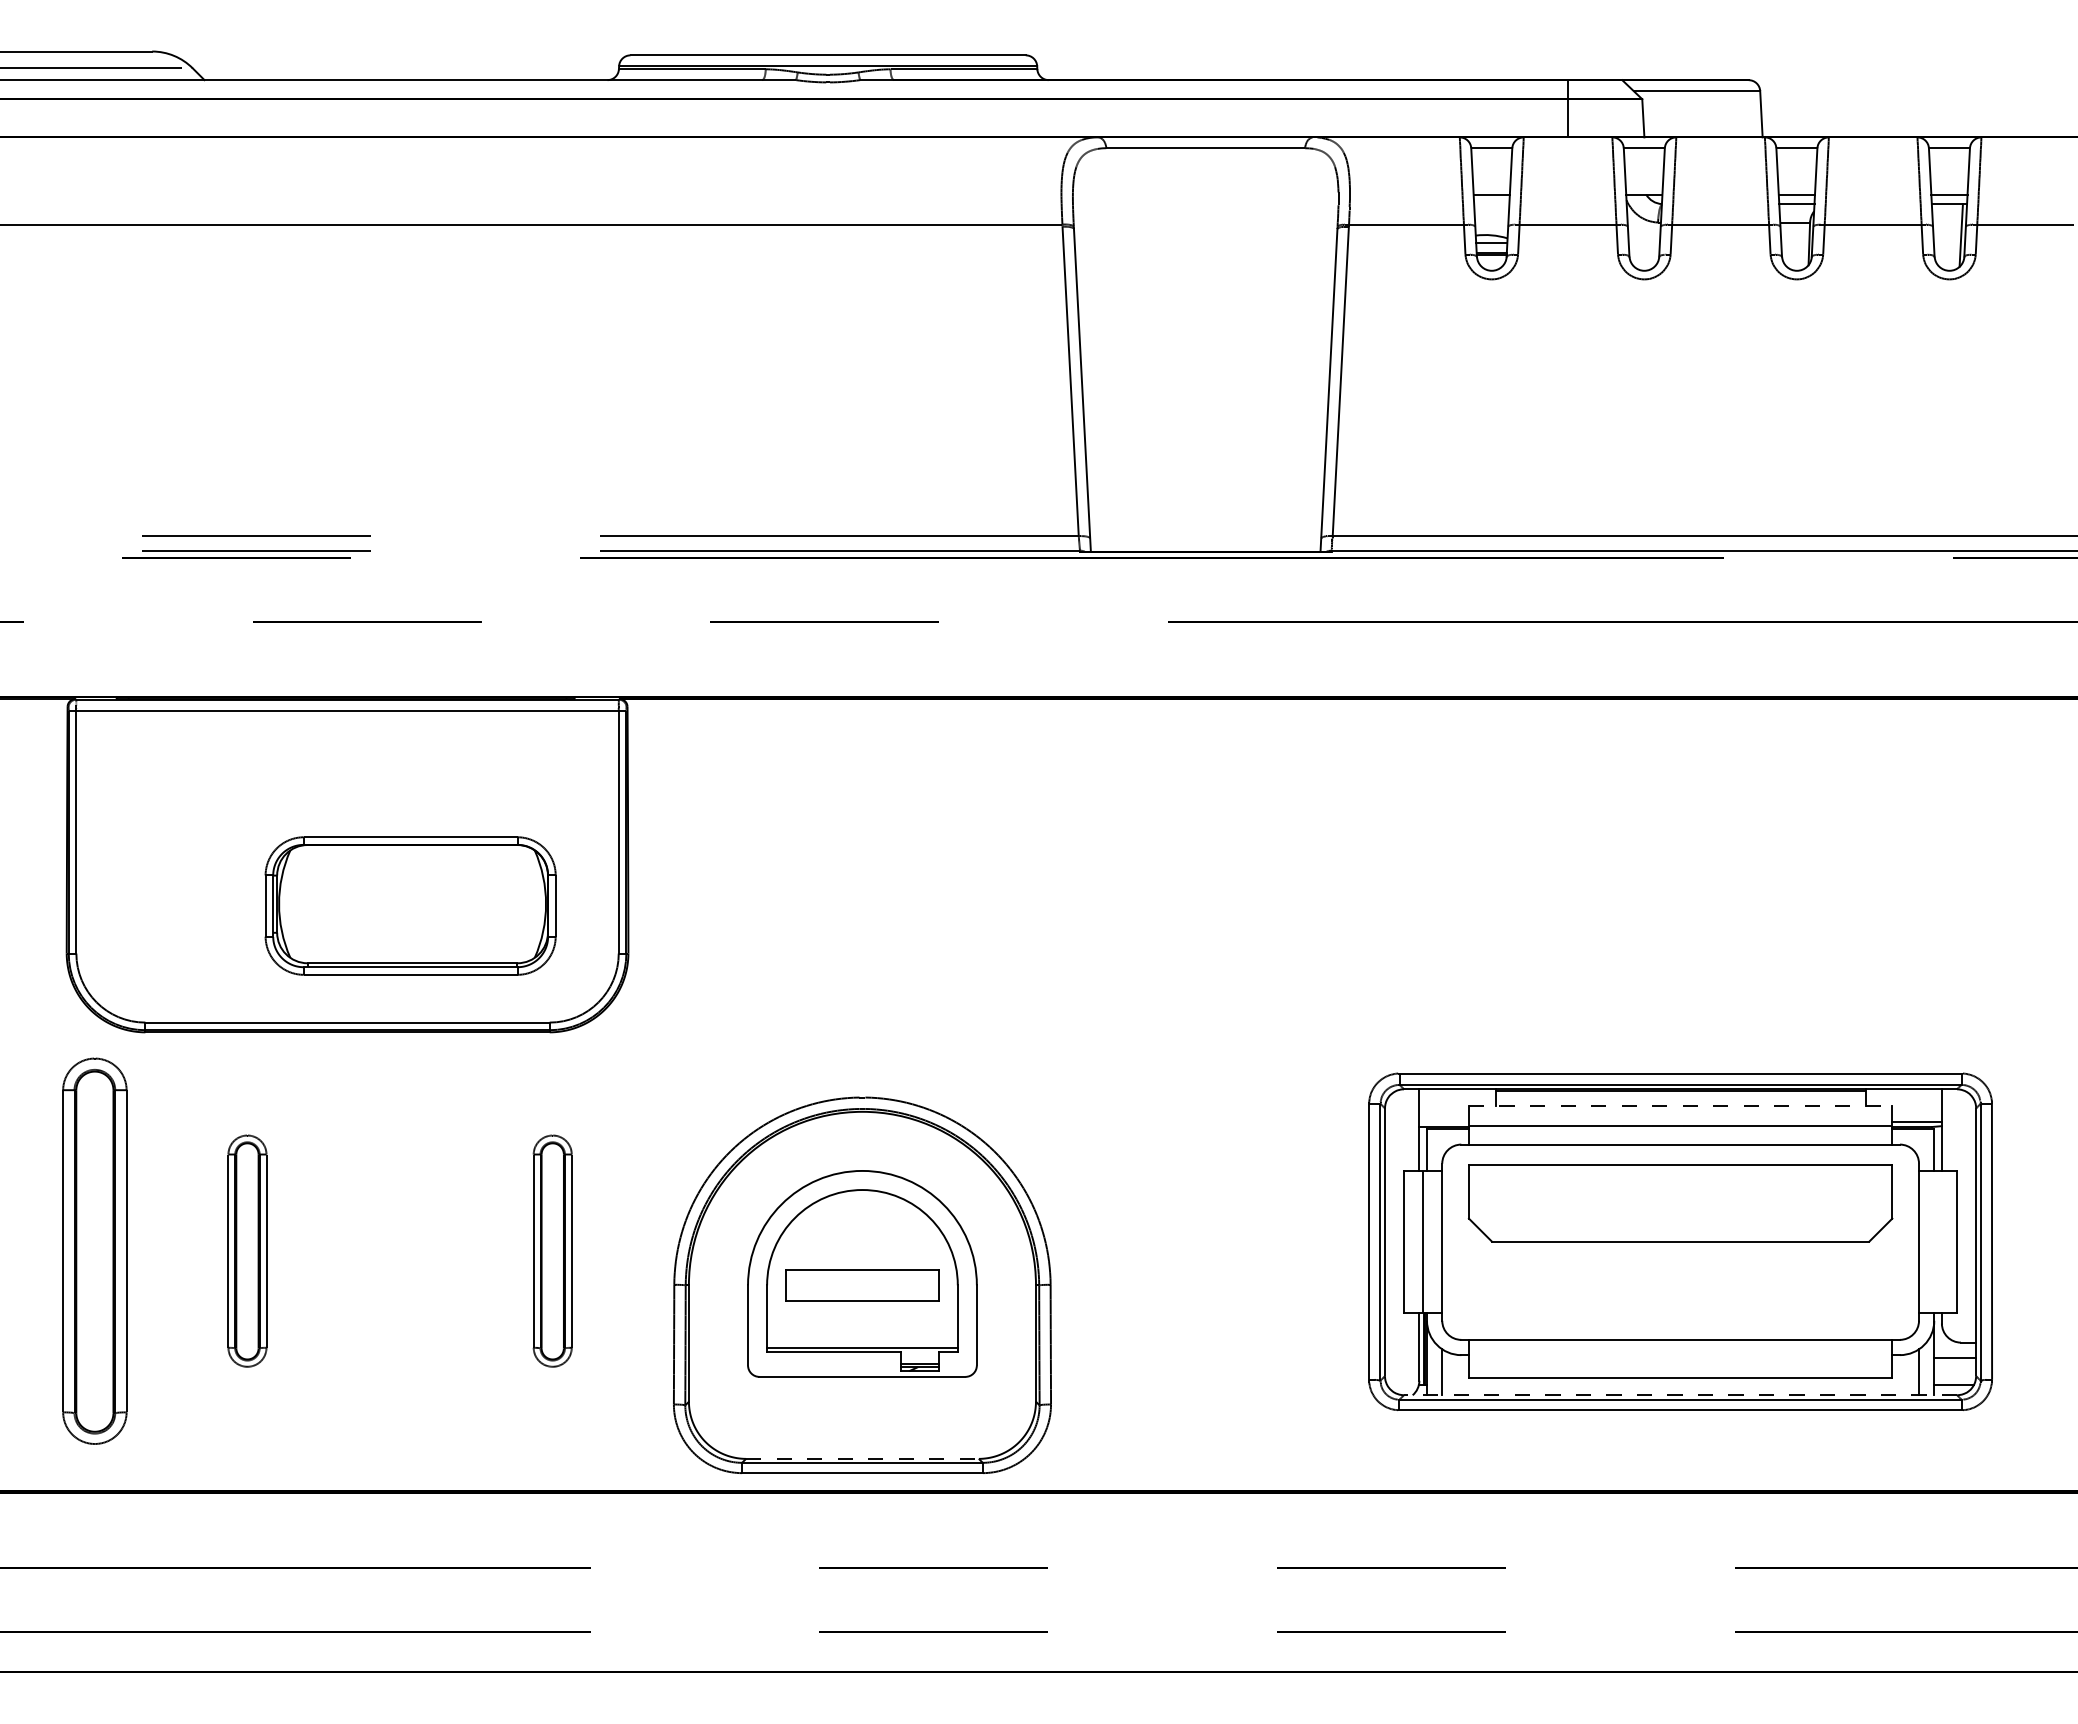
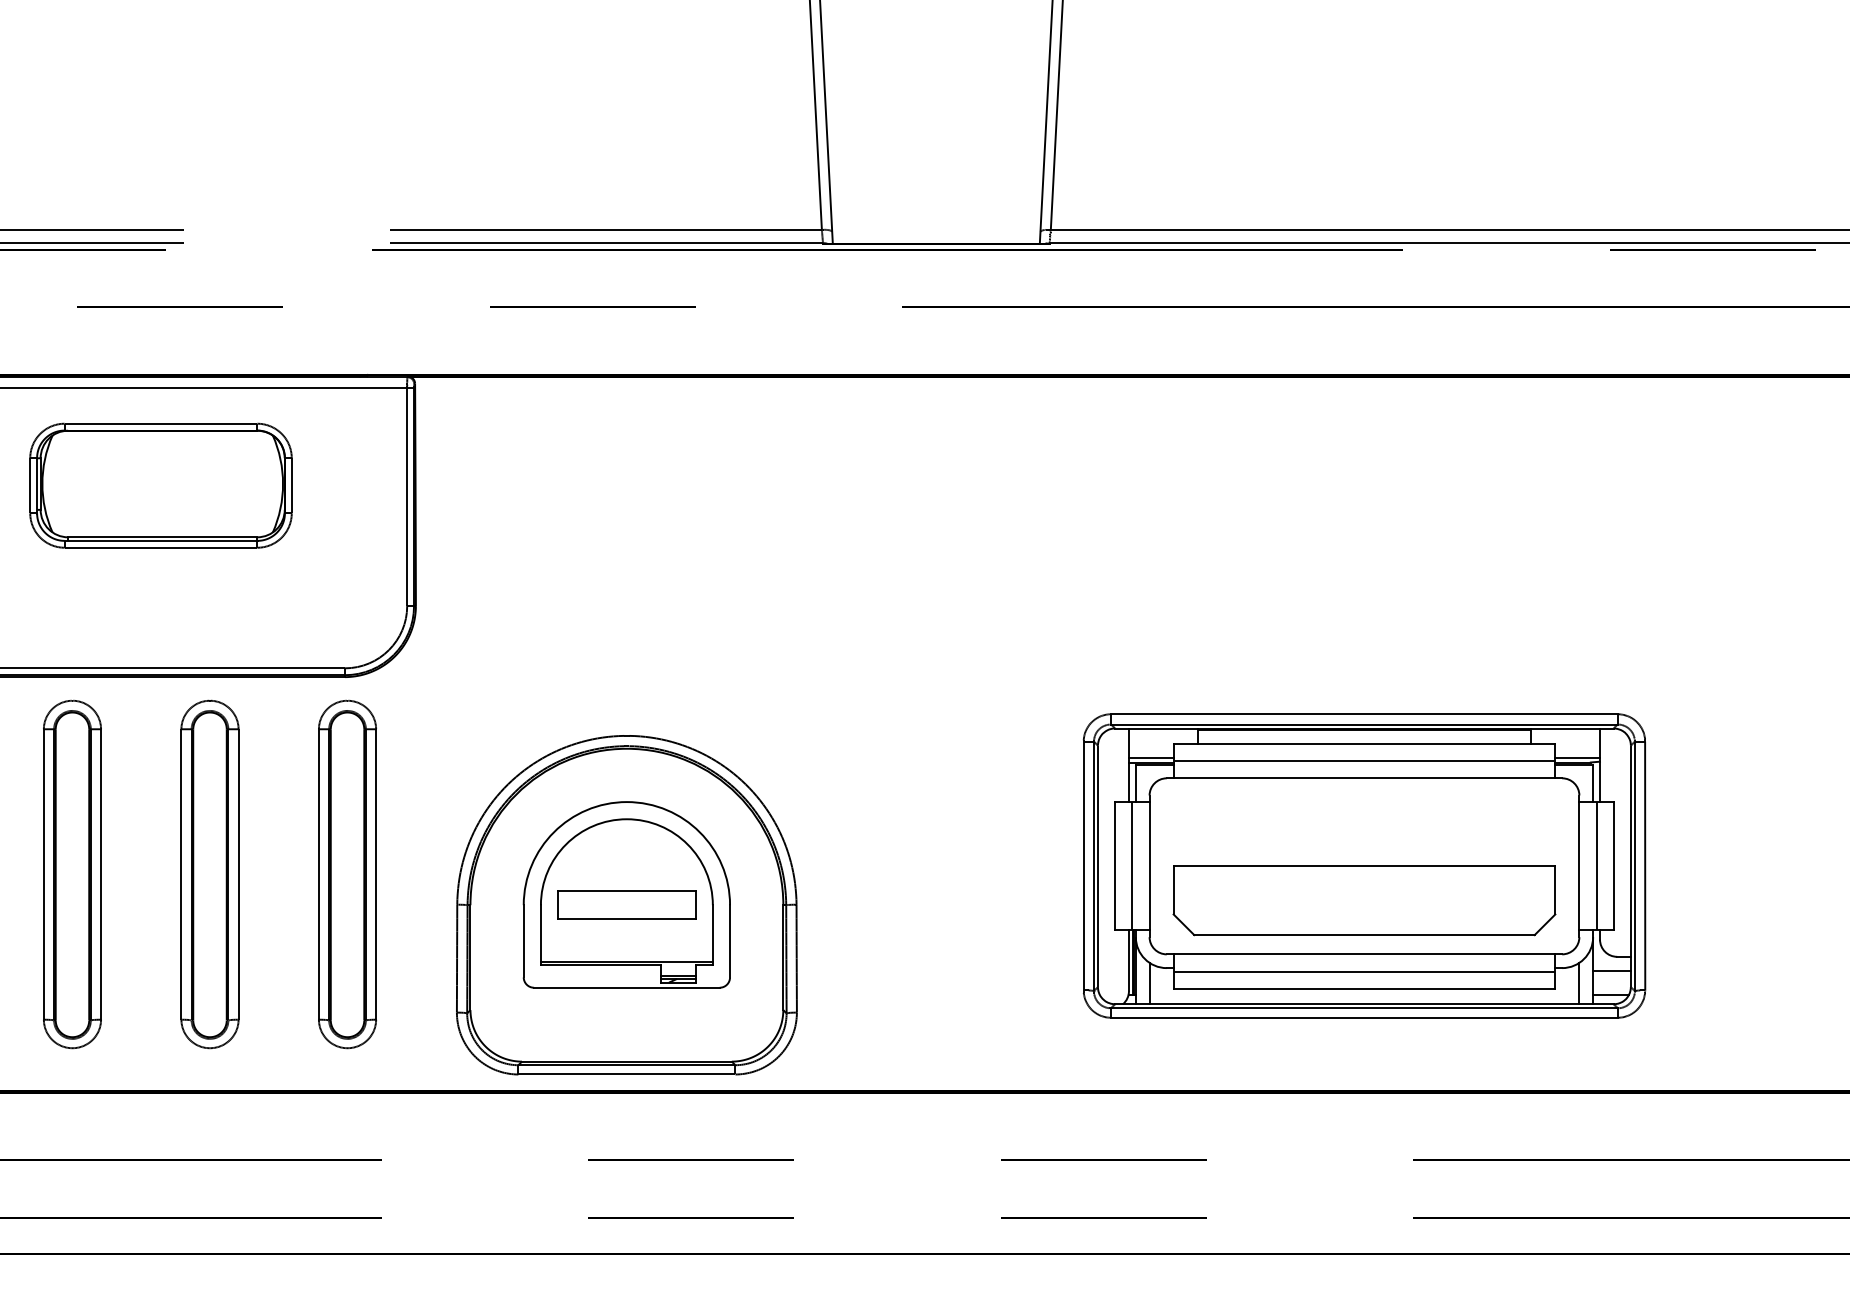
part: (410, 905) -> (160, 485), moved
line: (1680, 1106) -> (1364, 743), dashed -> solid
line: (1443, 1122) -> (1150, 758), added
part: (1680, 1203) -> (1364, 900), moved
line: (1938, 1242) -> (1596, 866), added
part: (247, 1250) -> (72, 873), size x1.67
part: (399, 1250) -> (209, 873), added
part: (552, 1250) -> (347, 873), size x1.67
line: (1680, 1358) -> (1364, 971), added
line: (1680, 1395) -> (1364, 1004), dashed -> solid
line: (862, 1458) -> (626, 1061), dashed -> solid

